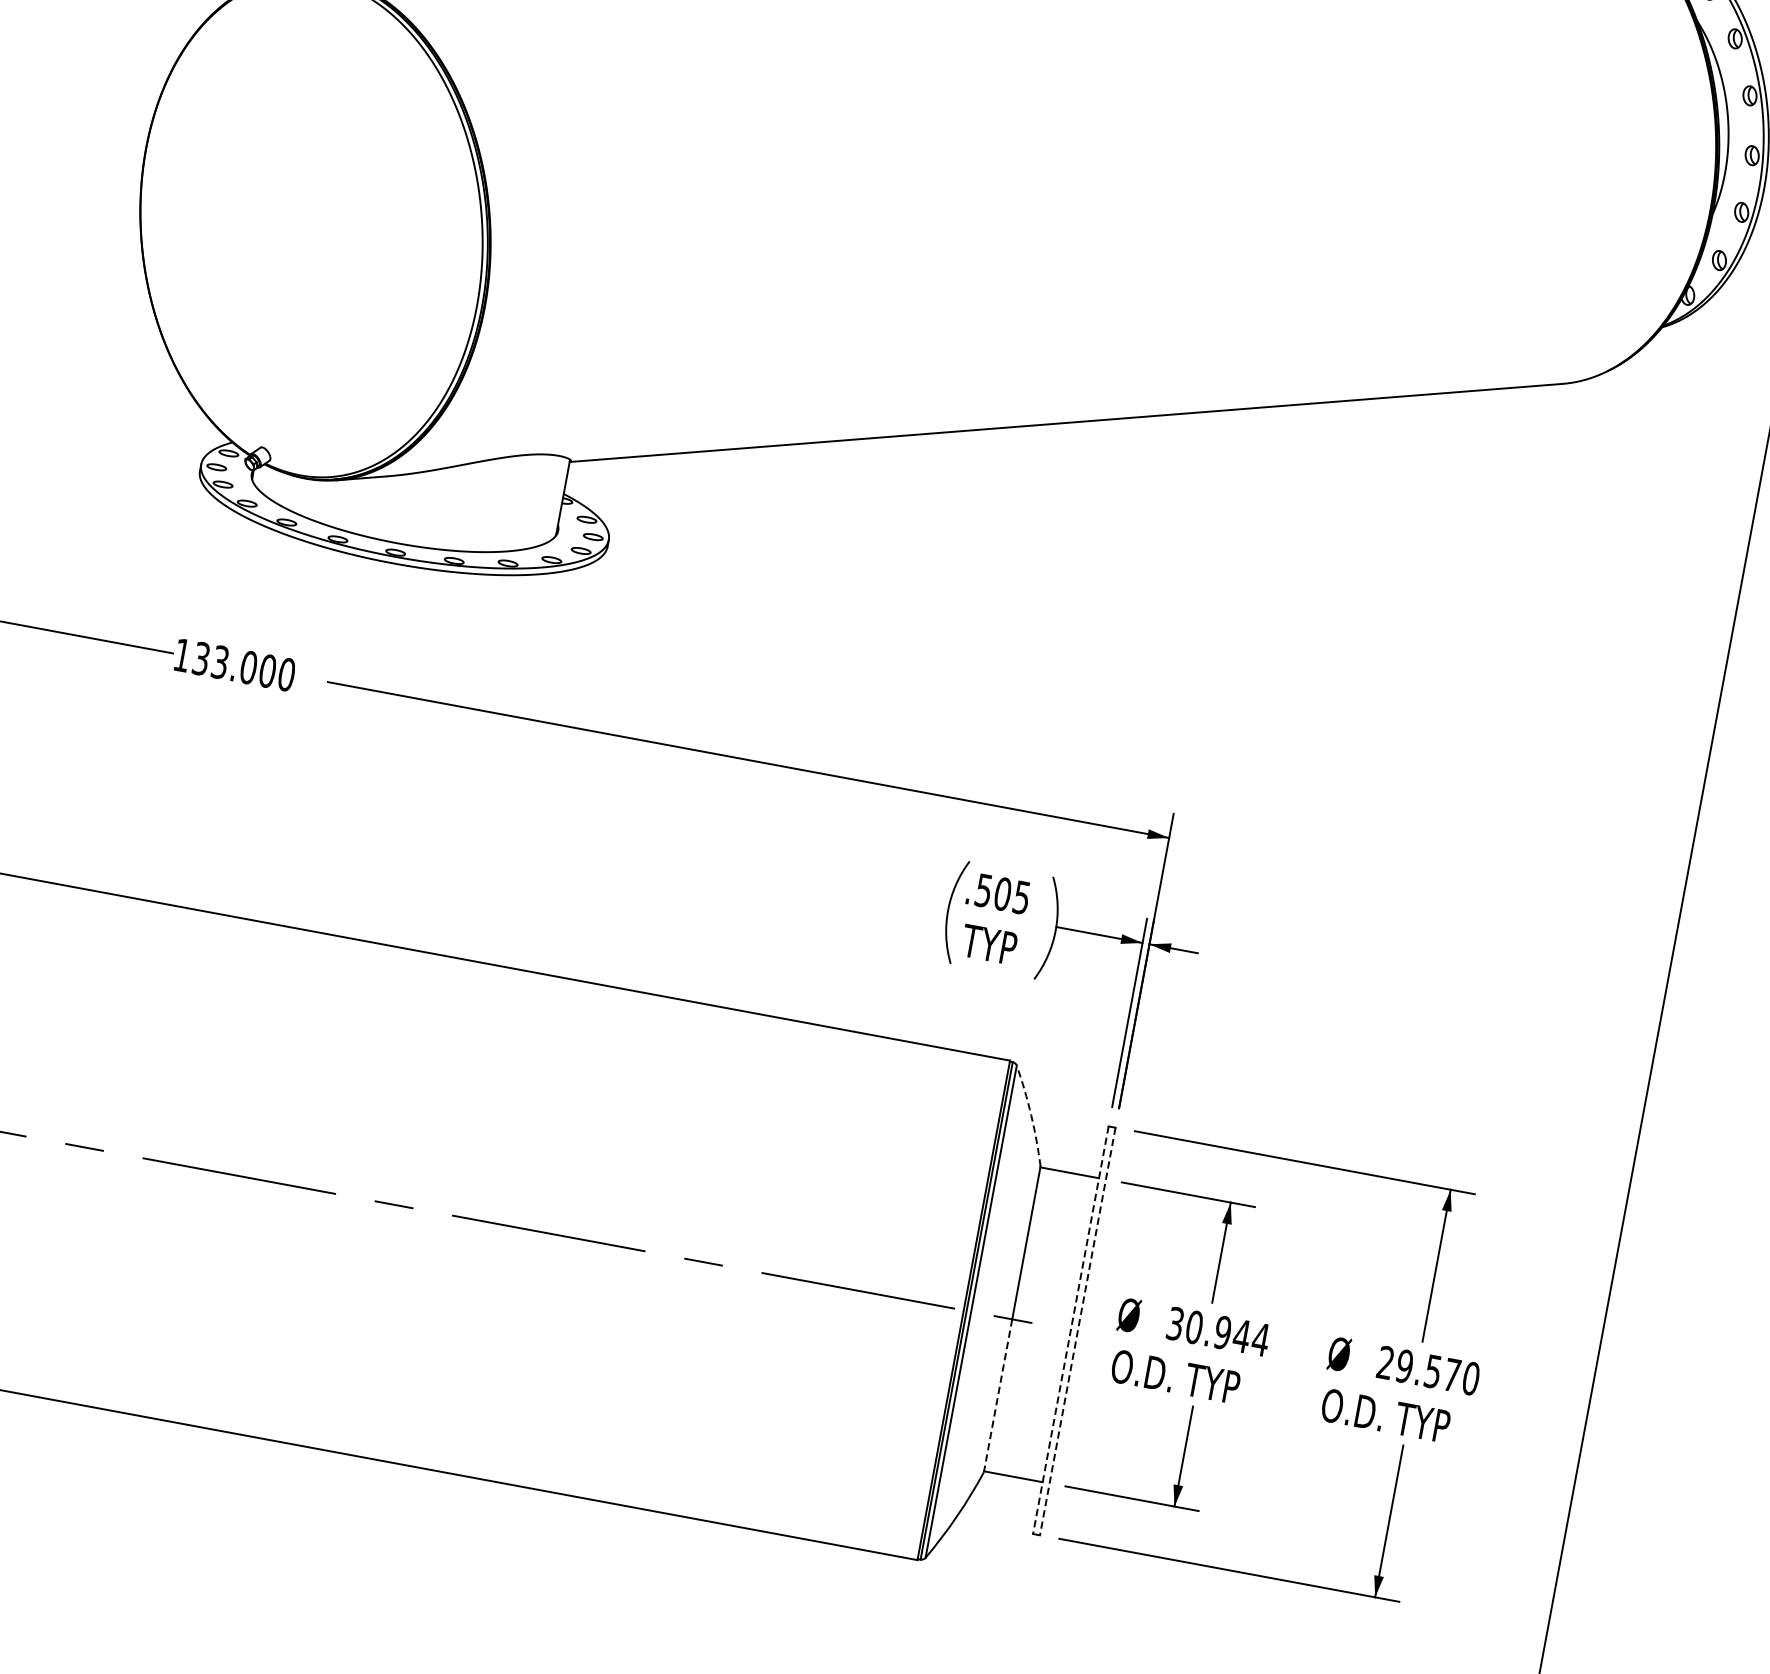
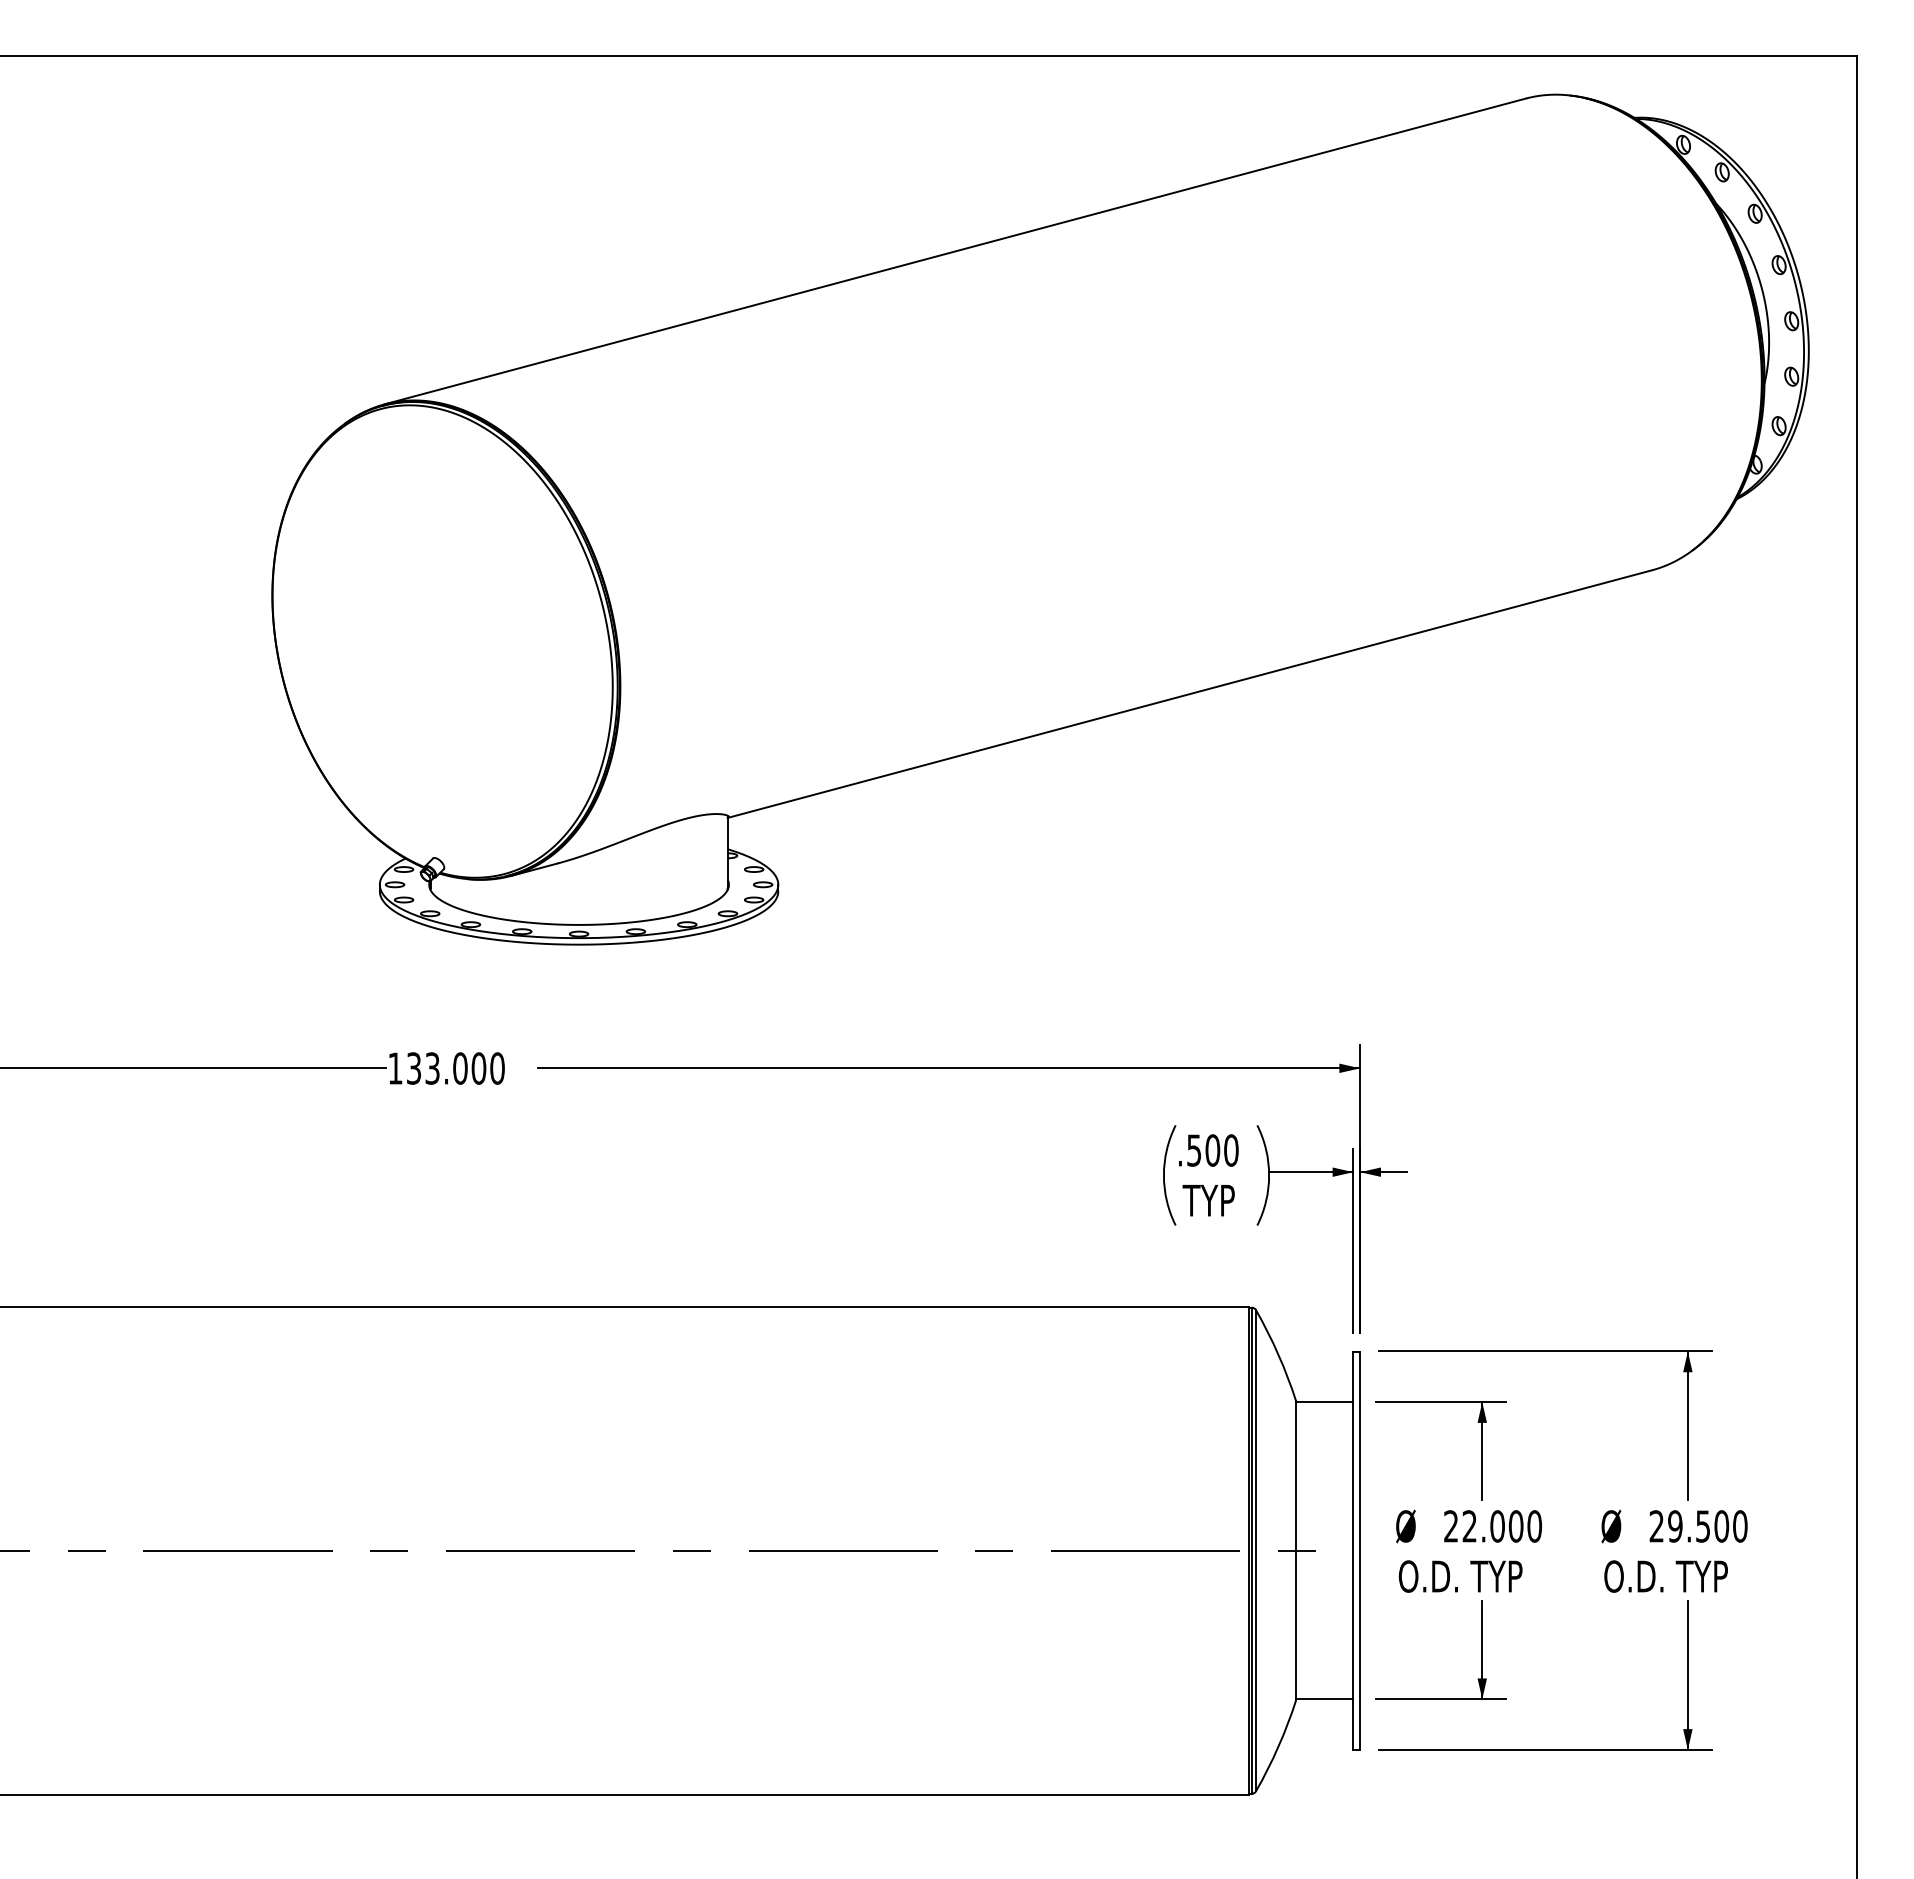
text: (1021, 897) -> (1231, 1150), .505 -> .500
arc: (1031, 1115) -> (1278, 1354), dashed -> solid
line: (1070, 1330) -> (1353, 1551), dashed -> solid
text: (1218, 1331) -> (1493, 1526), 30.944 -> 22.000
line: (1077, 1332) -> (1360, 1551), dashed -> solid
text: (1451, 1375) -> (1721, 1526), 29.570 -> 29.500
line: (998, 1395) -> (1296, 1625), dashed -> solid

